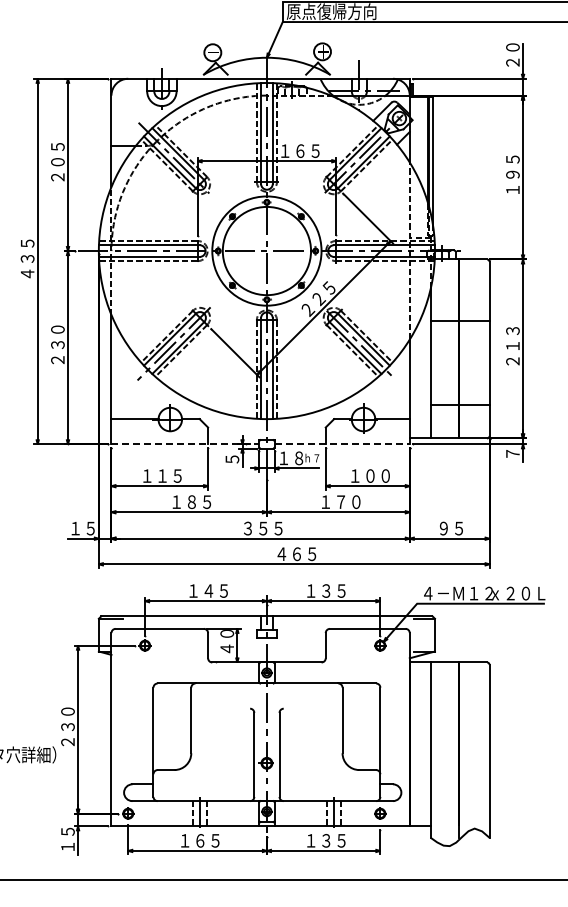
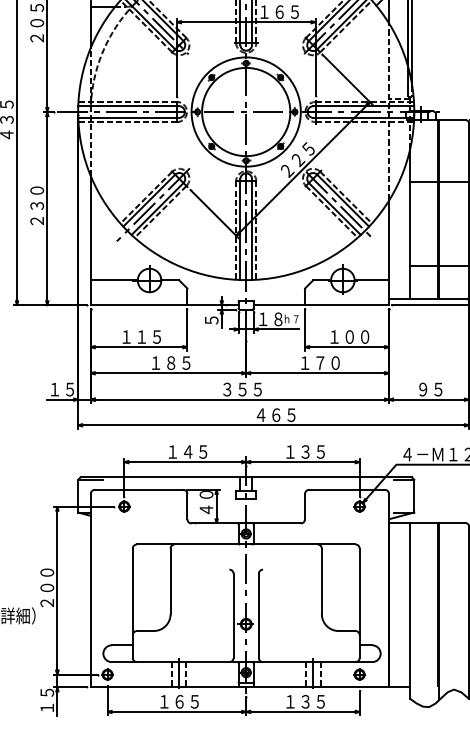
line: (185, 444) -> (164, 305), dashed -> solid
line: (342, 444) -> (321, 305), dashed -> solid
text: (67, 726) -> (46, 587), ２３０ -> ２００

